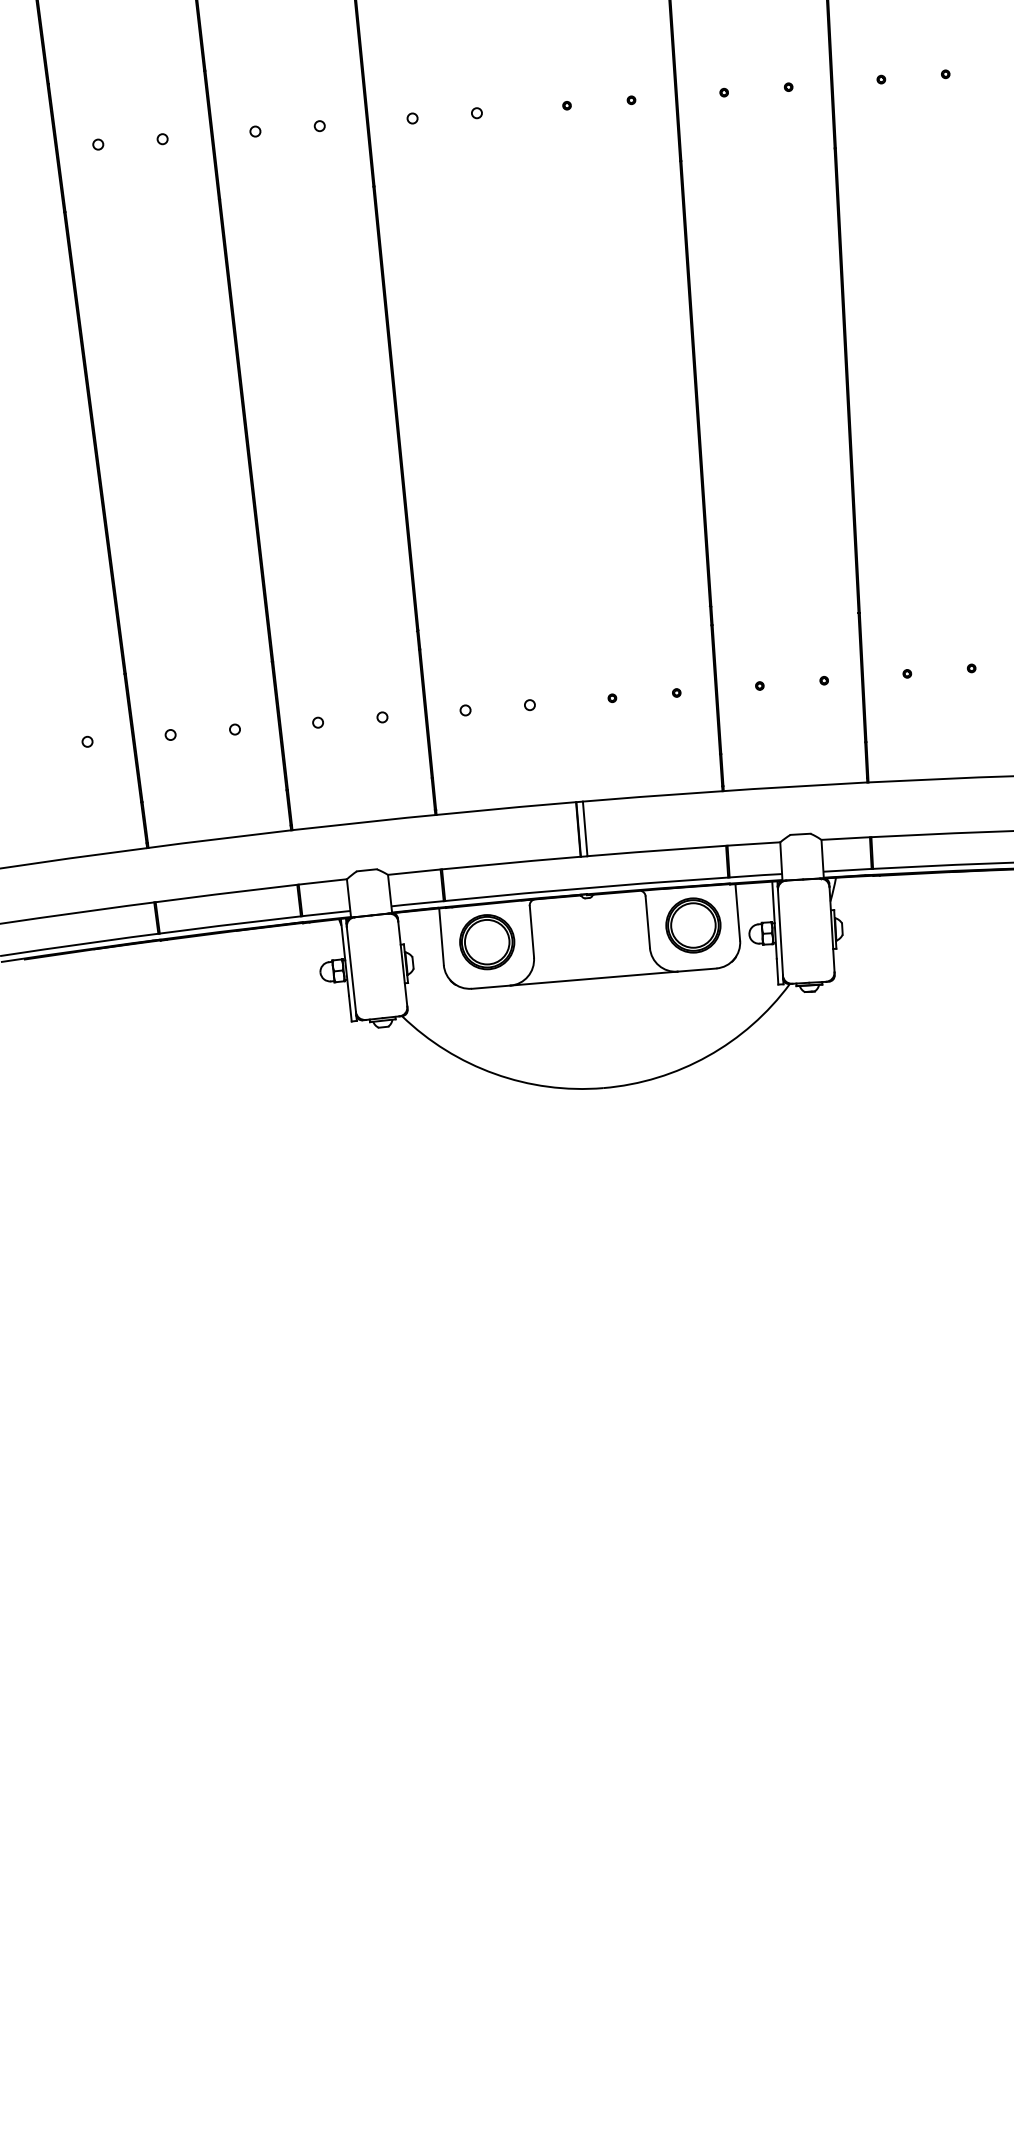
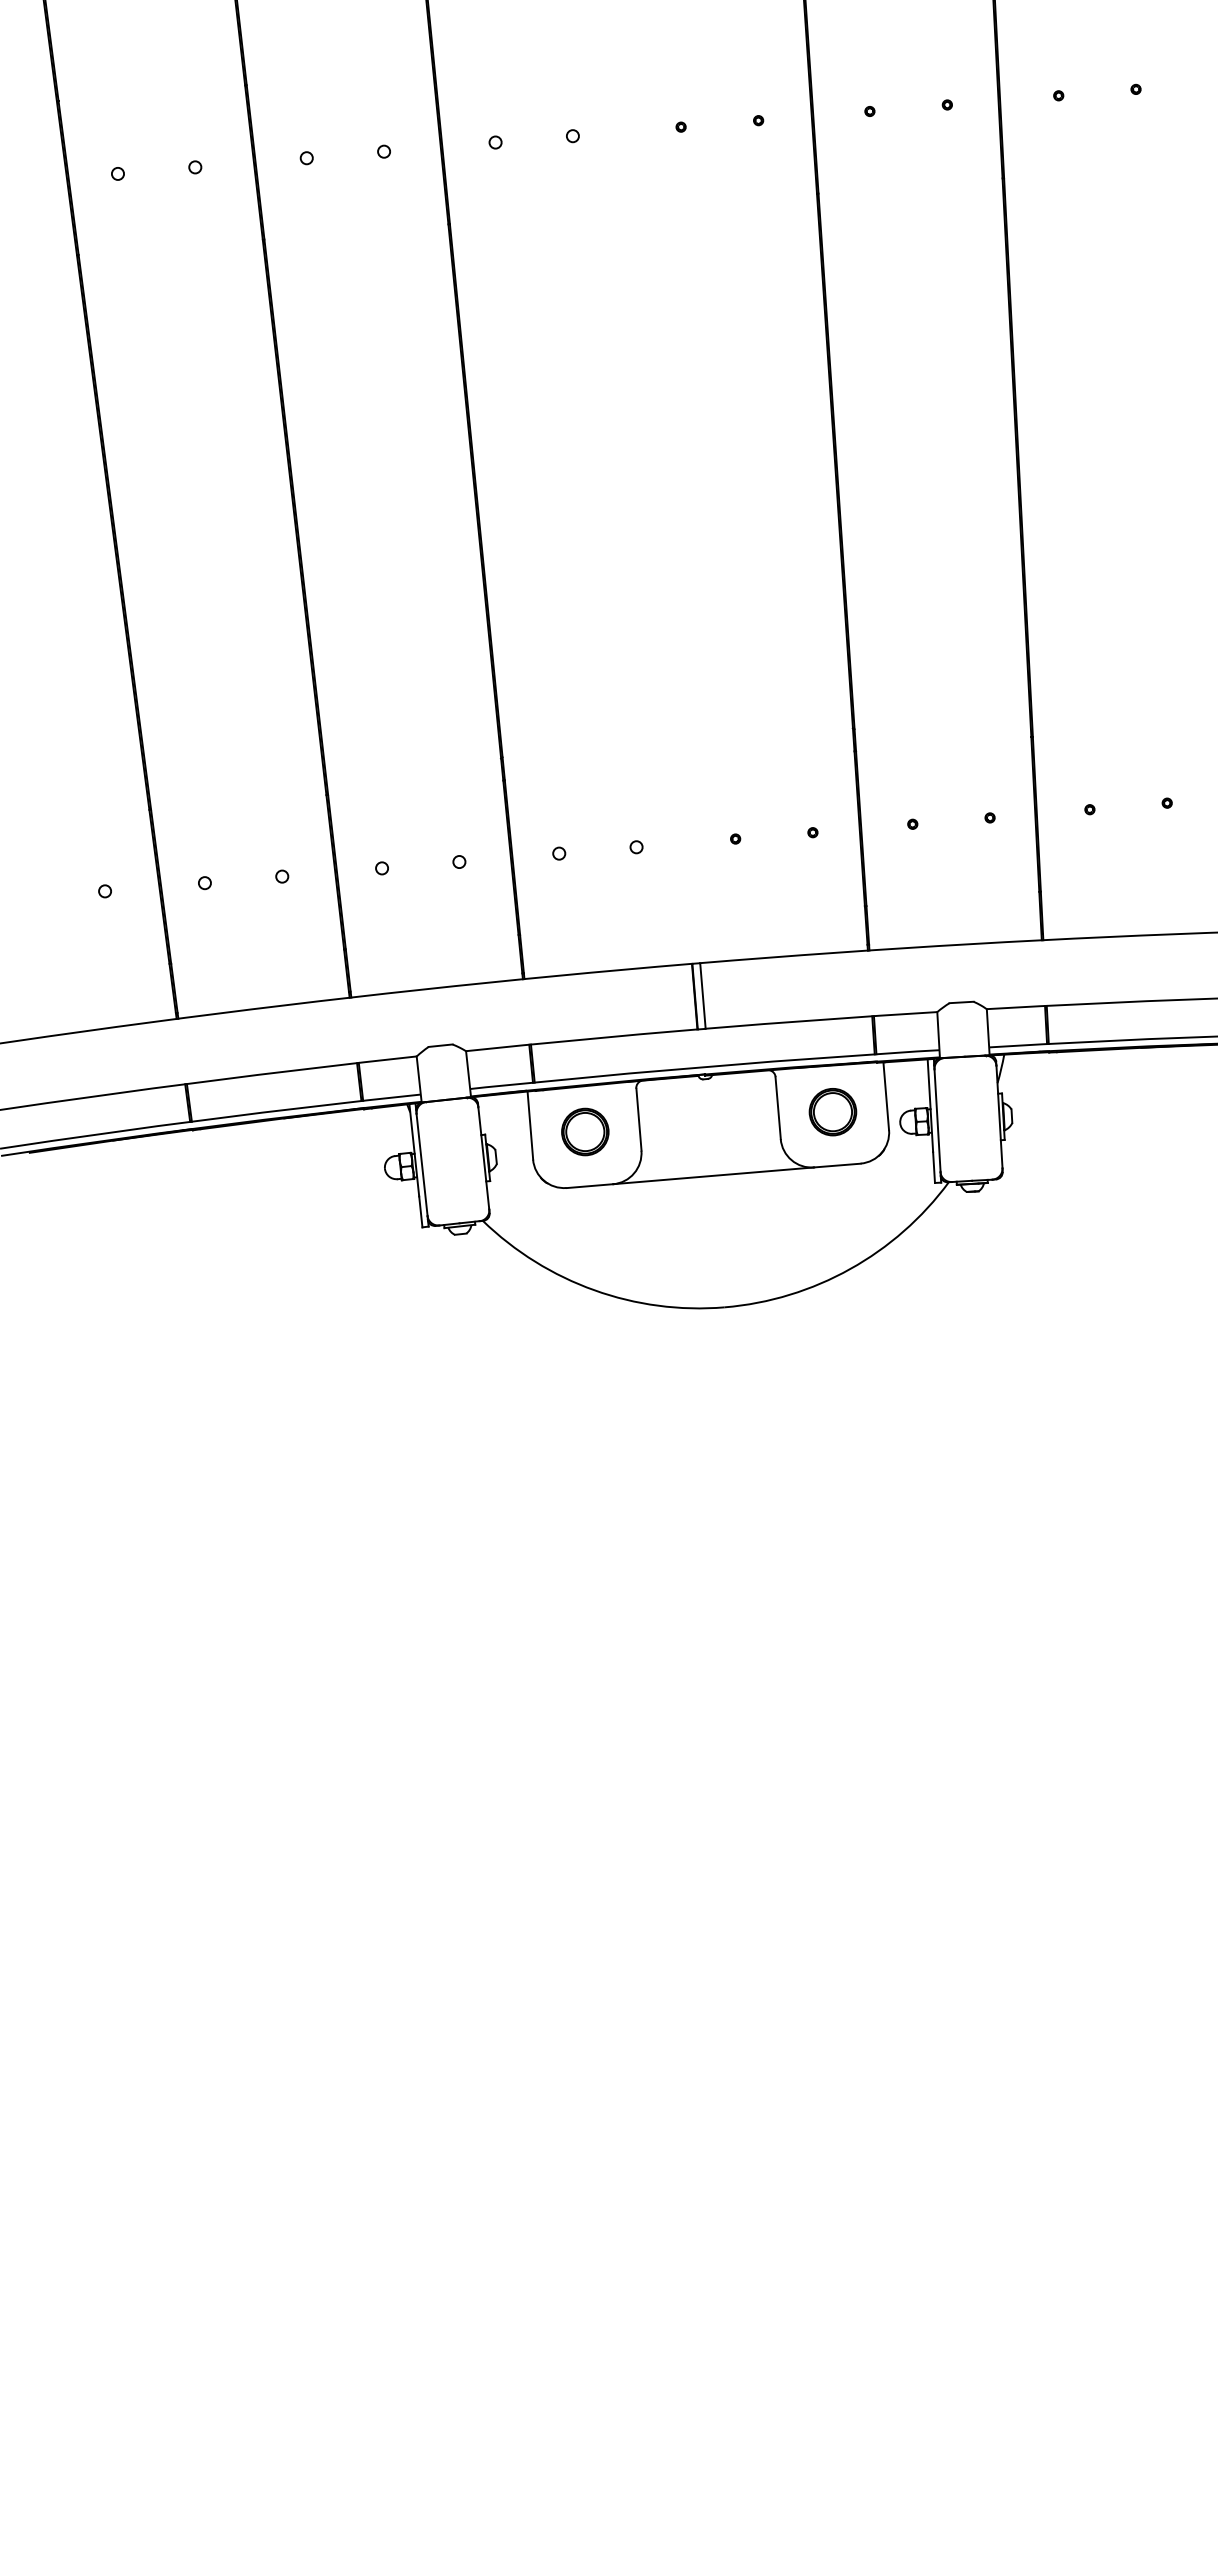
part: (693, 925) -> (832, 1112), size x0.71
part: (487, 941) -> (585, 1131), size x0.71

